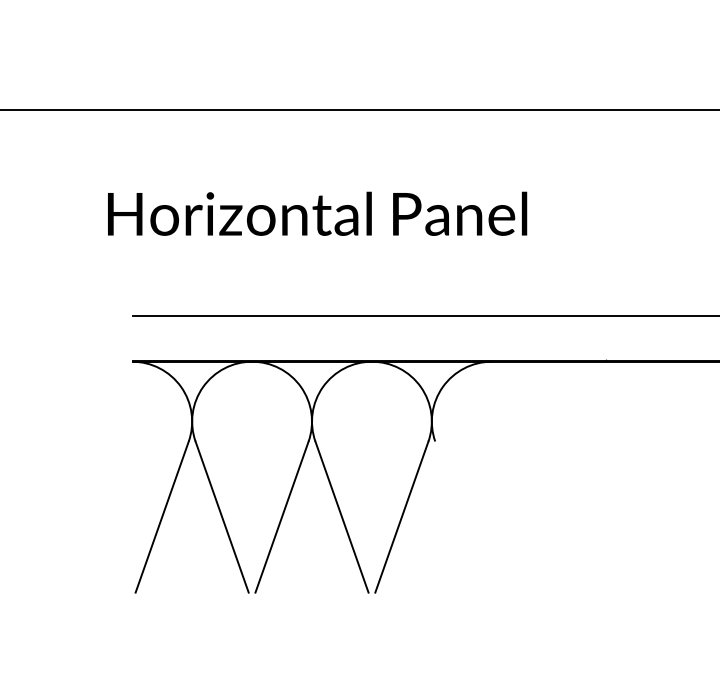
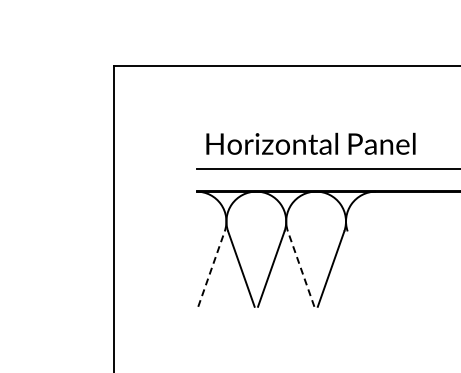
text: (316, 213) -> (310, 143), moved
line: (162, 517) -> (211, 269), solid -> dashed
line: (342, 517) -> (301, 269), solid -> dashed

